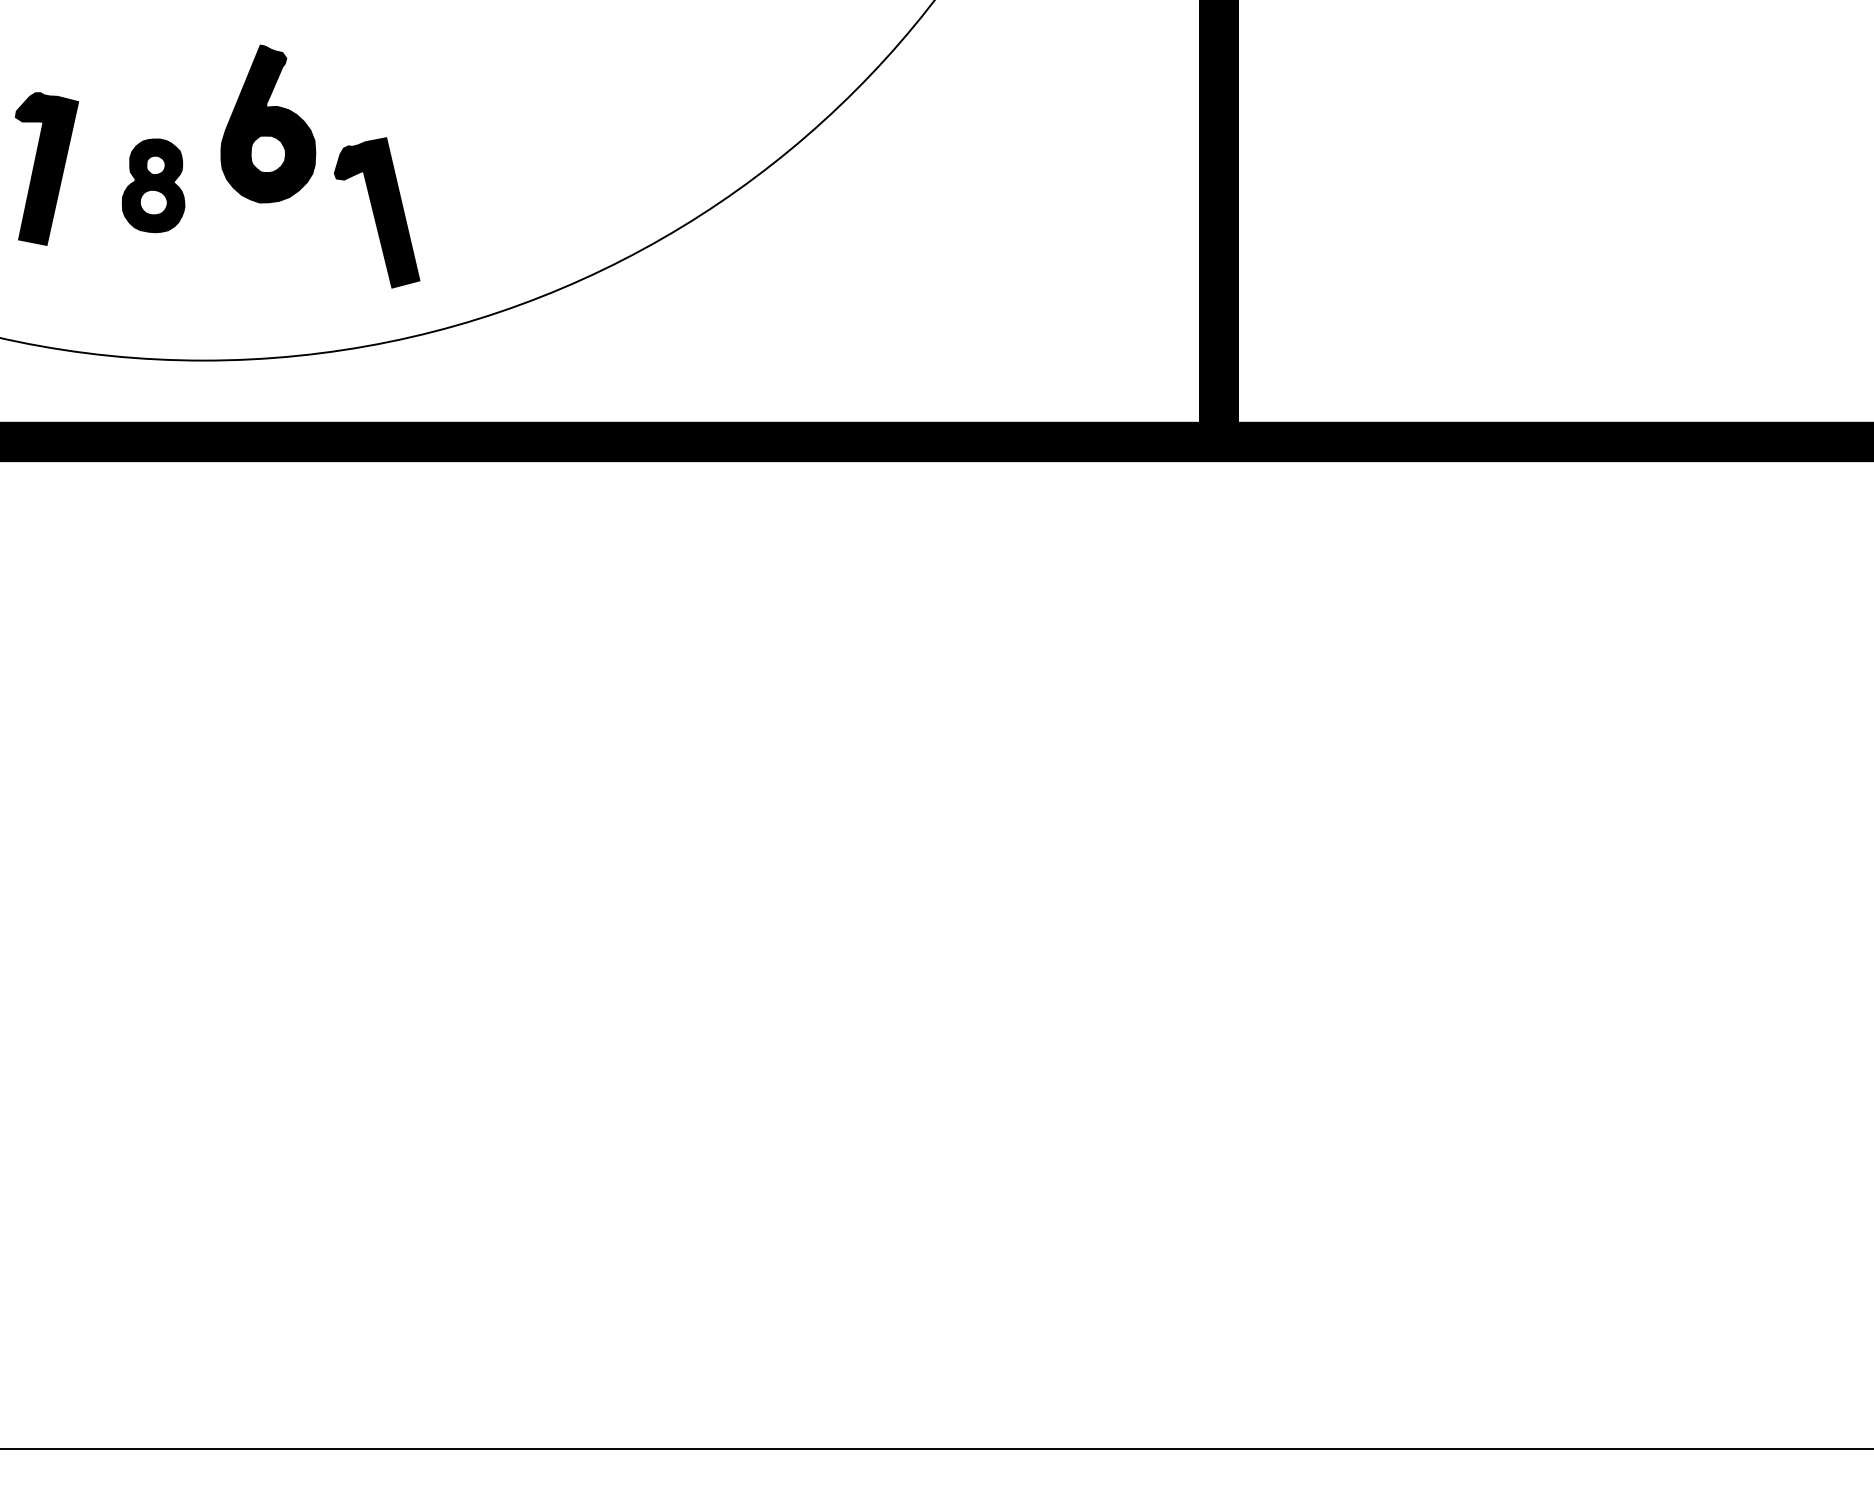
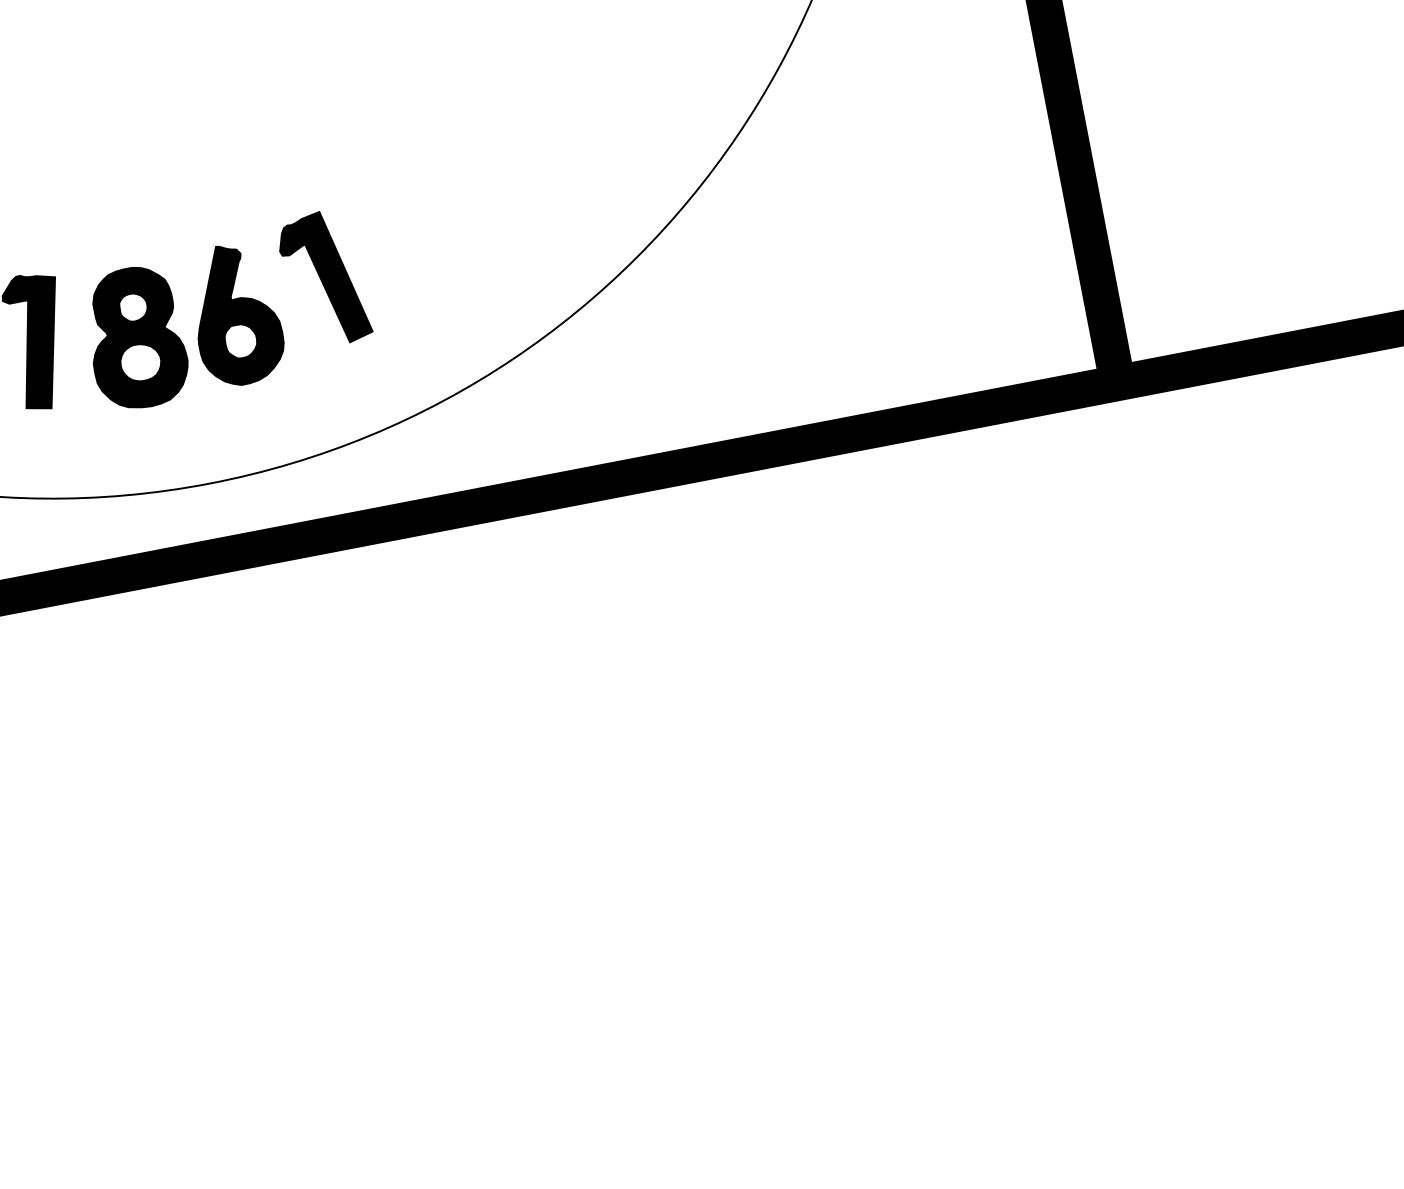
part: (268, 123) -> (236, 314), moved
part: (153, 185) -> (135, 337), size x1.67
part: (377, 212) -> (324, 278), moved

